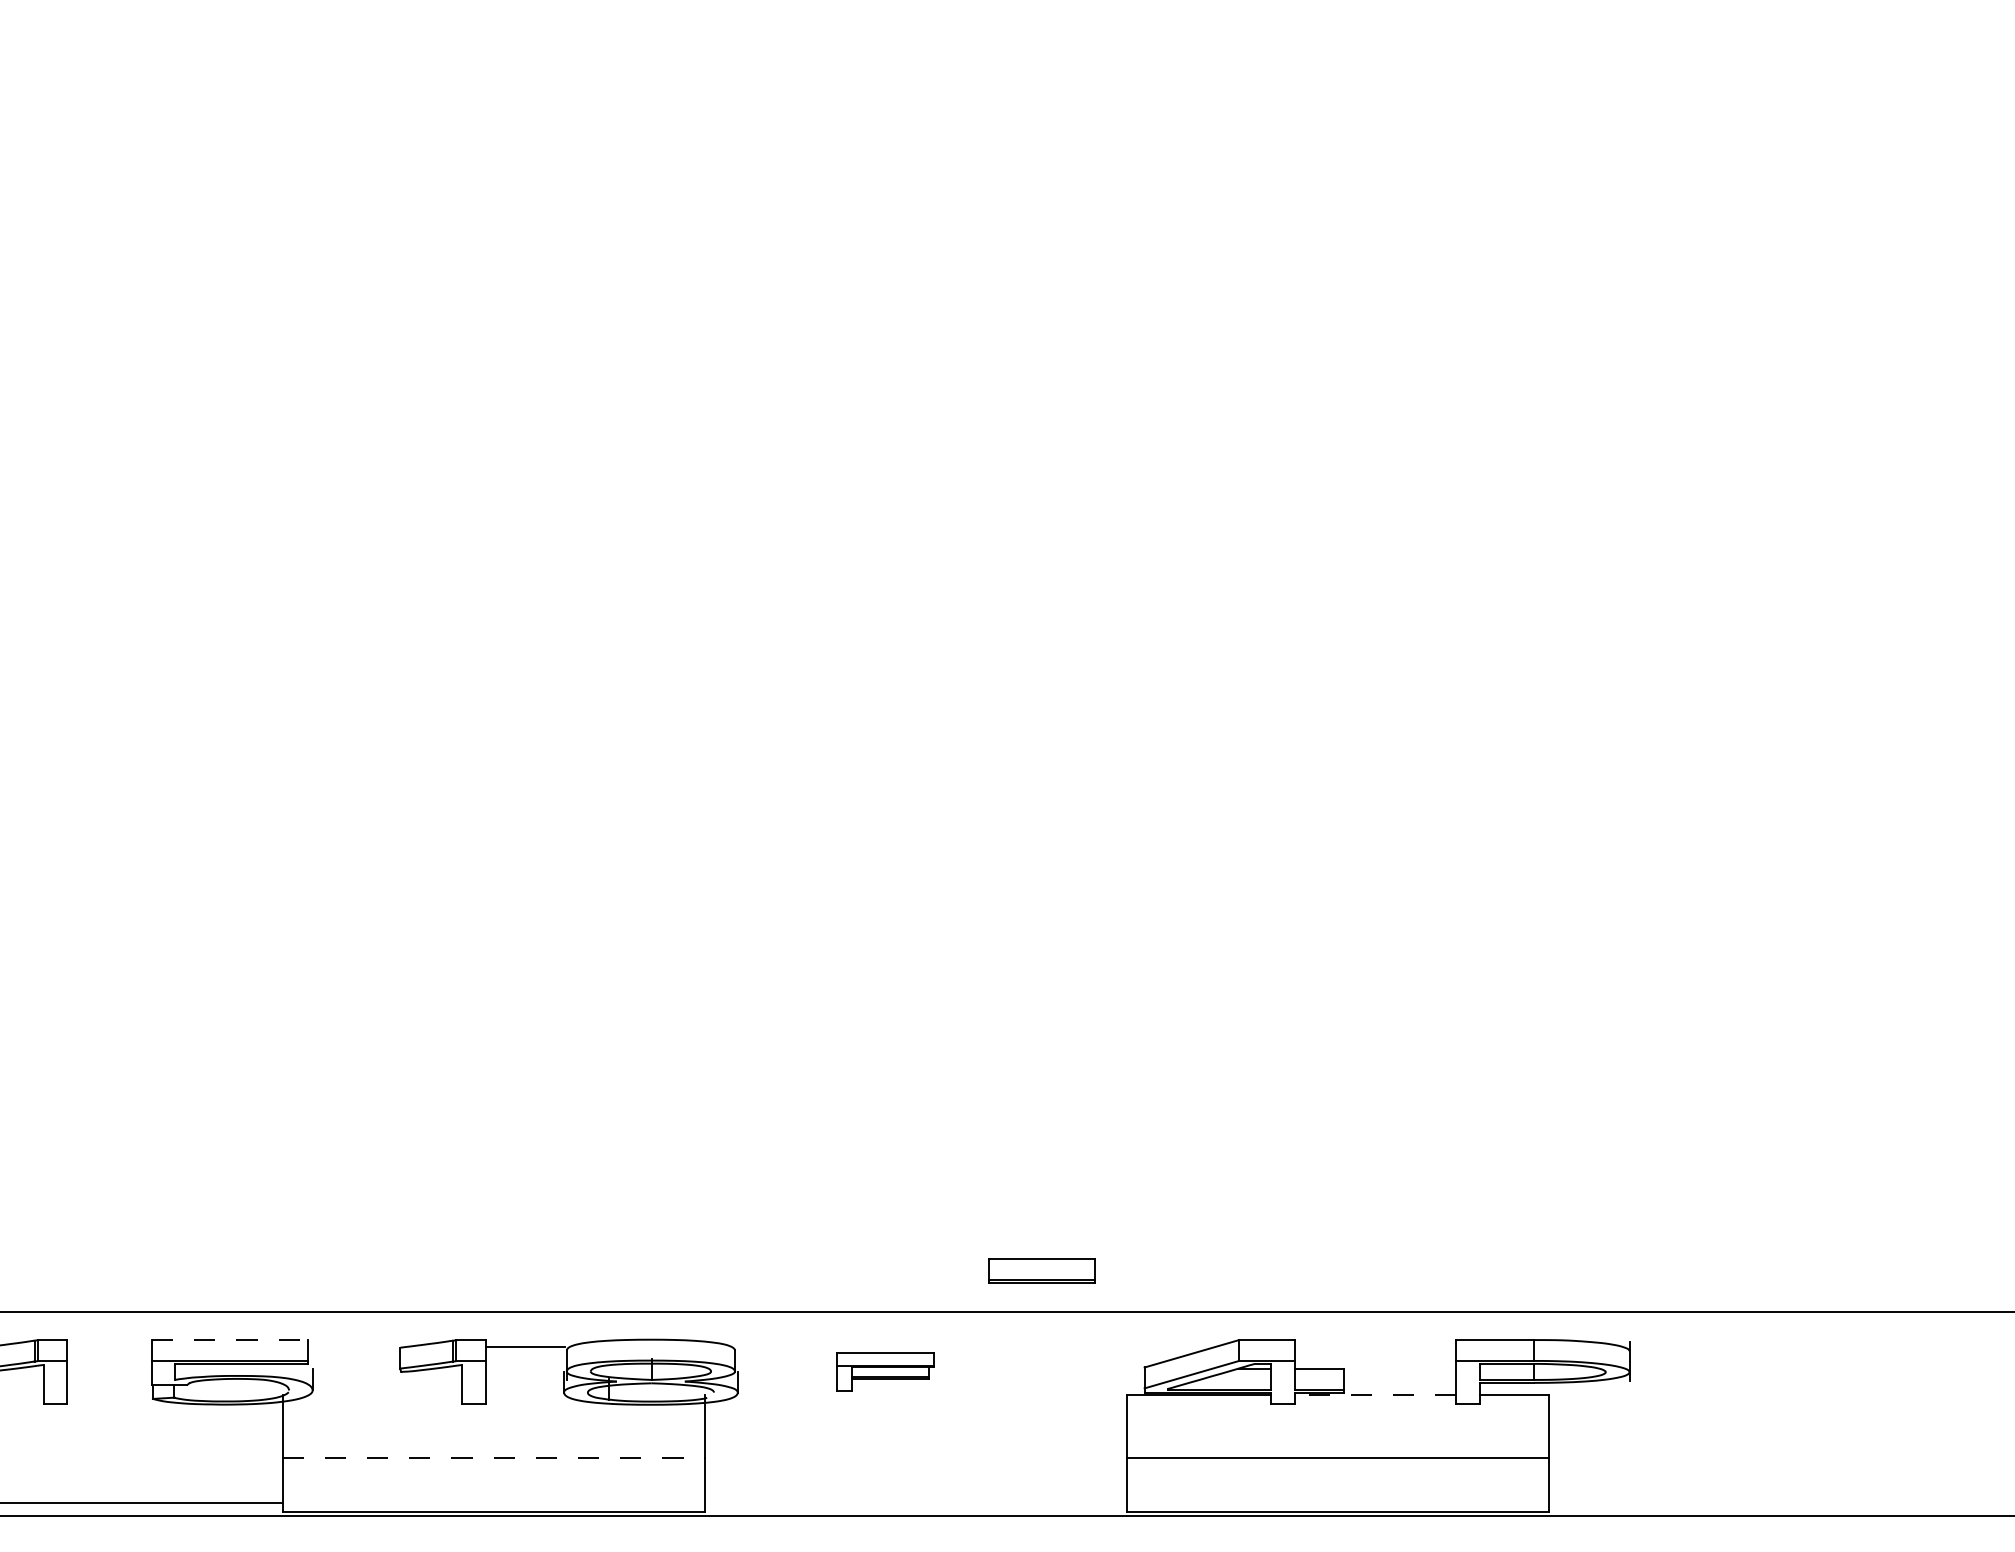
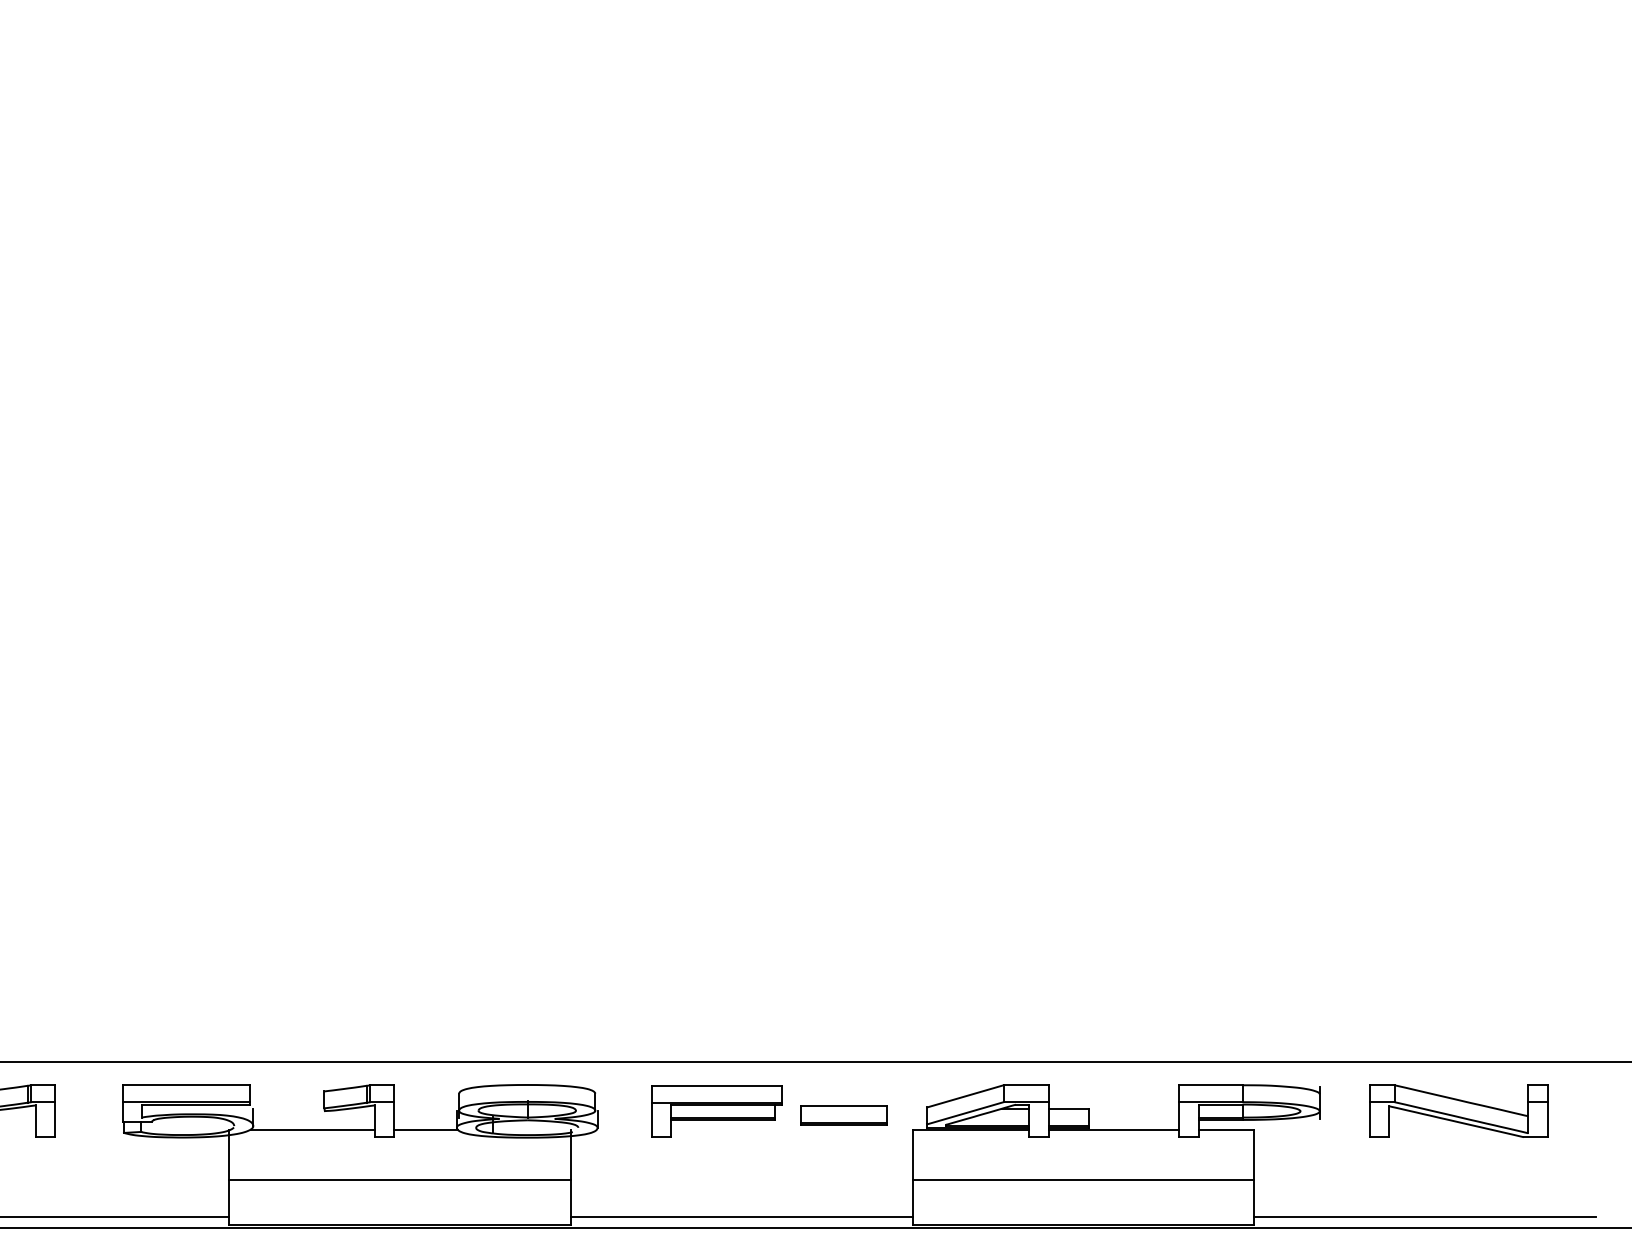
part: (1041, 1270) -> (843, 1114), moved
line: (230, 1340) -> (186, 1085), dashed -> solid
line: (525, 1346) -> (425, 1129), moved
part: (885, 1371) -> (717, 1110), size x1.67
part: (1800, 1371) -> (1458, 1110), added
line: (385, 1394) -> (312, 1129), added
line: (1375, 1394) -> (1114, 1129), dashed -> solid
line: (494, 1457) -> (400, 1180), dashed -> solid
line: (915, 1502) -> (741, 1216), added
line: (1759, 1502) -> (1424, 1216), added

